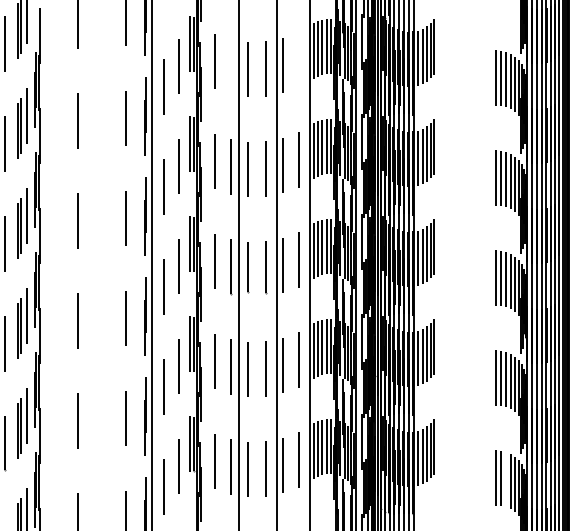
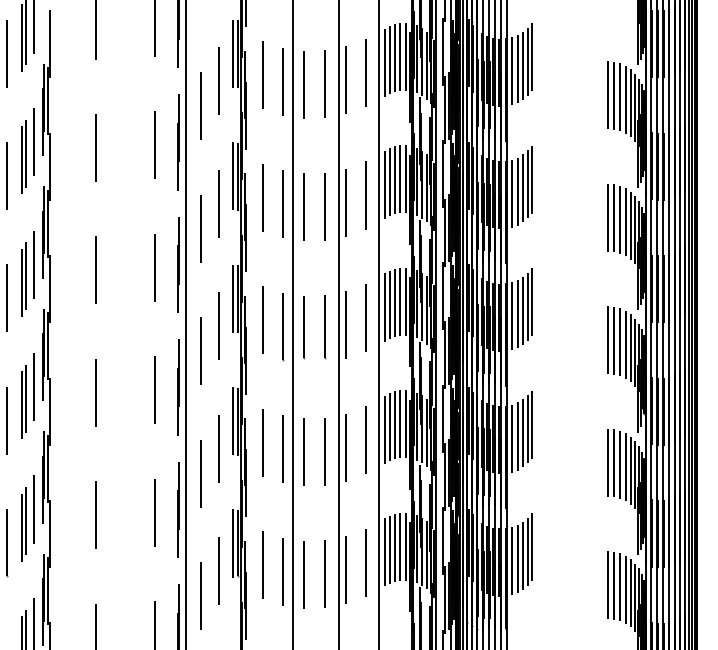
line: (298, 59) -> (365, 72), added
line: (231, 66) -> (283, 81), added
line: (506, 479) -> (620, 587), added

